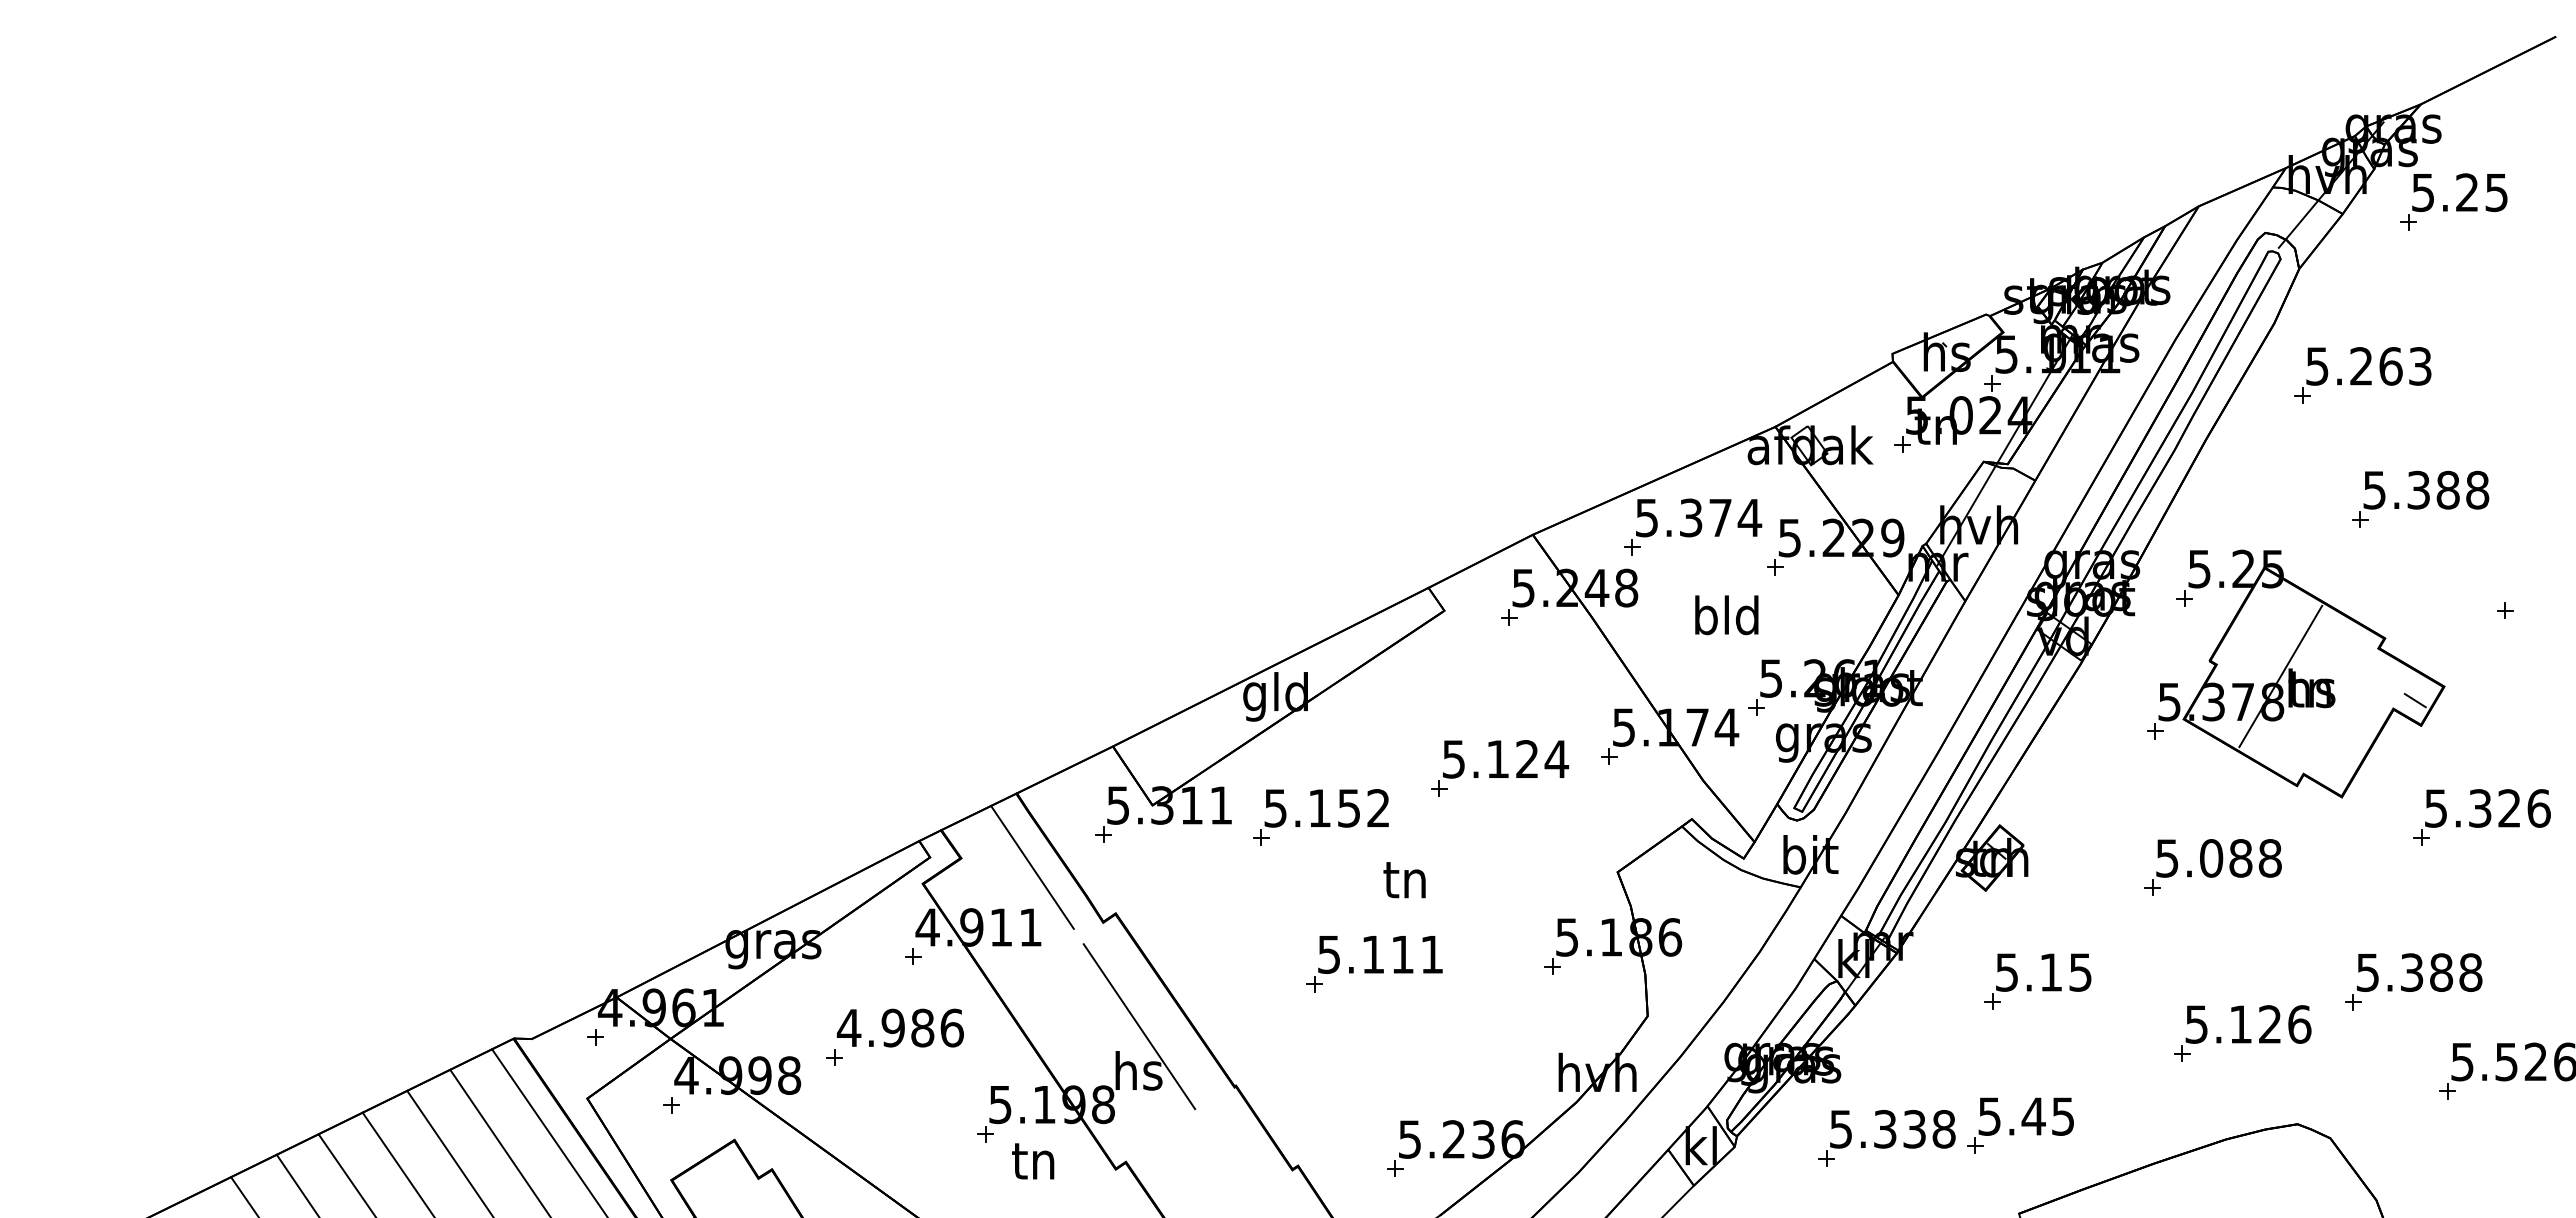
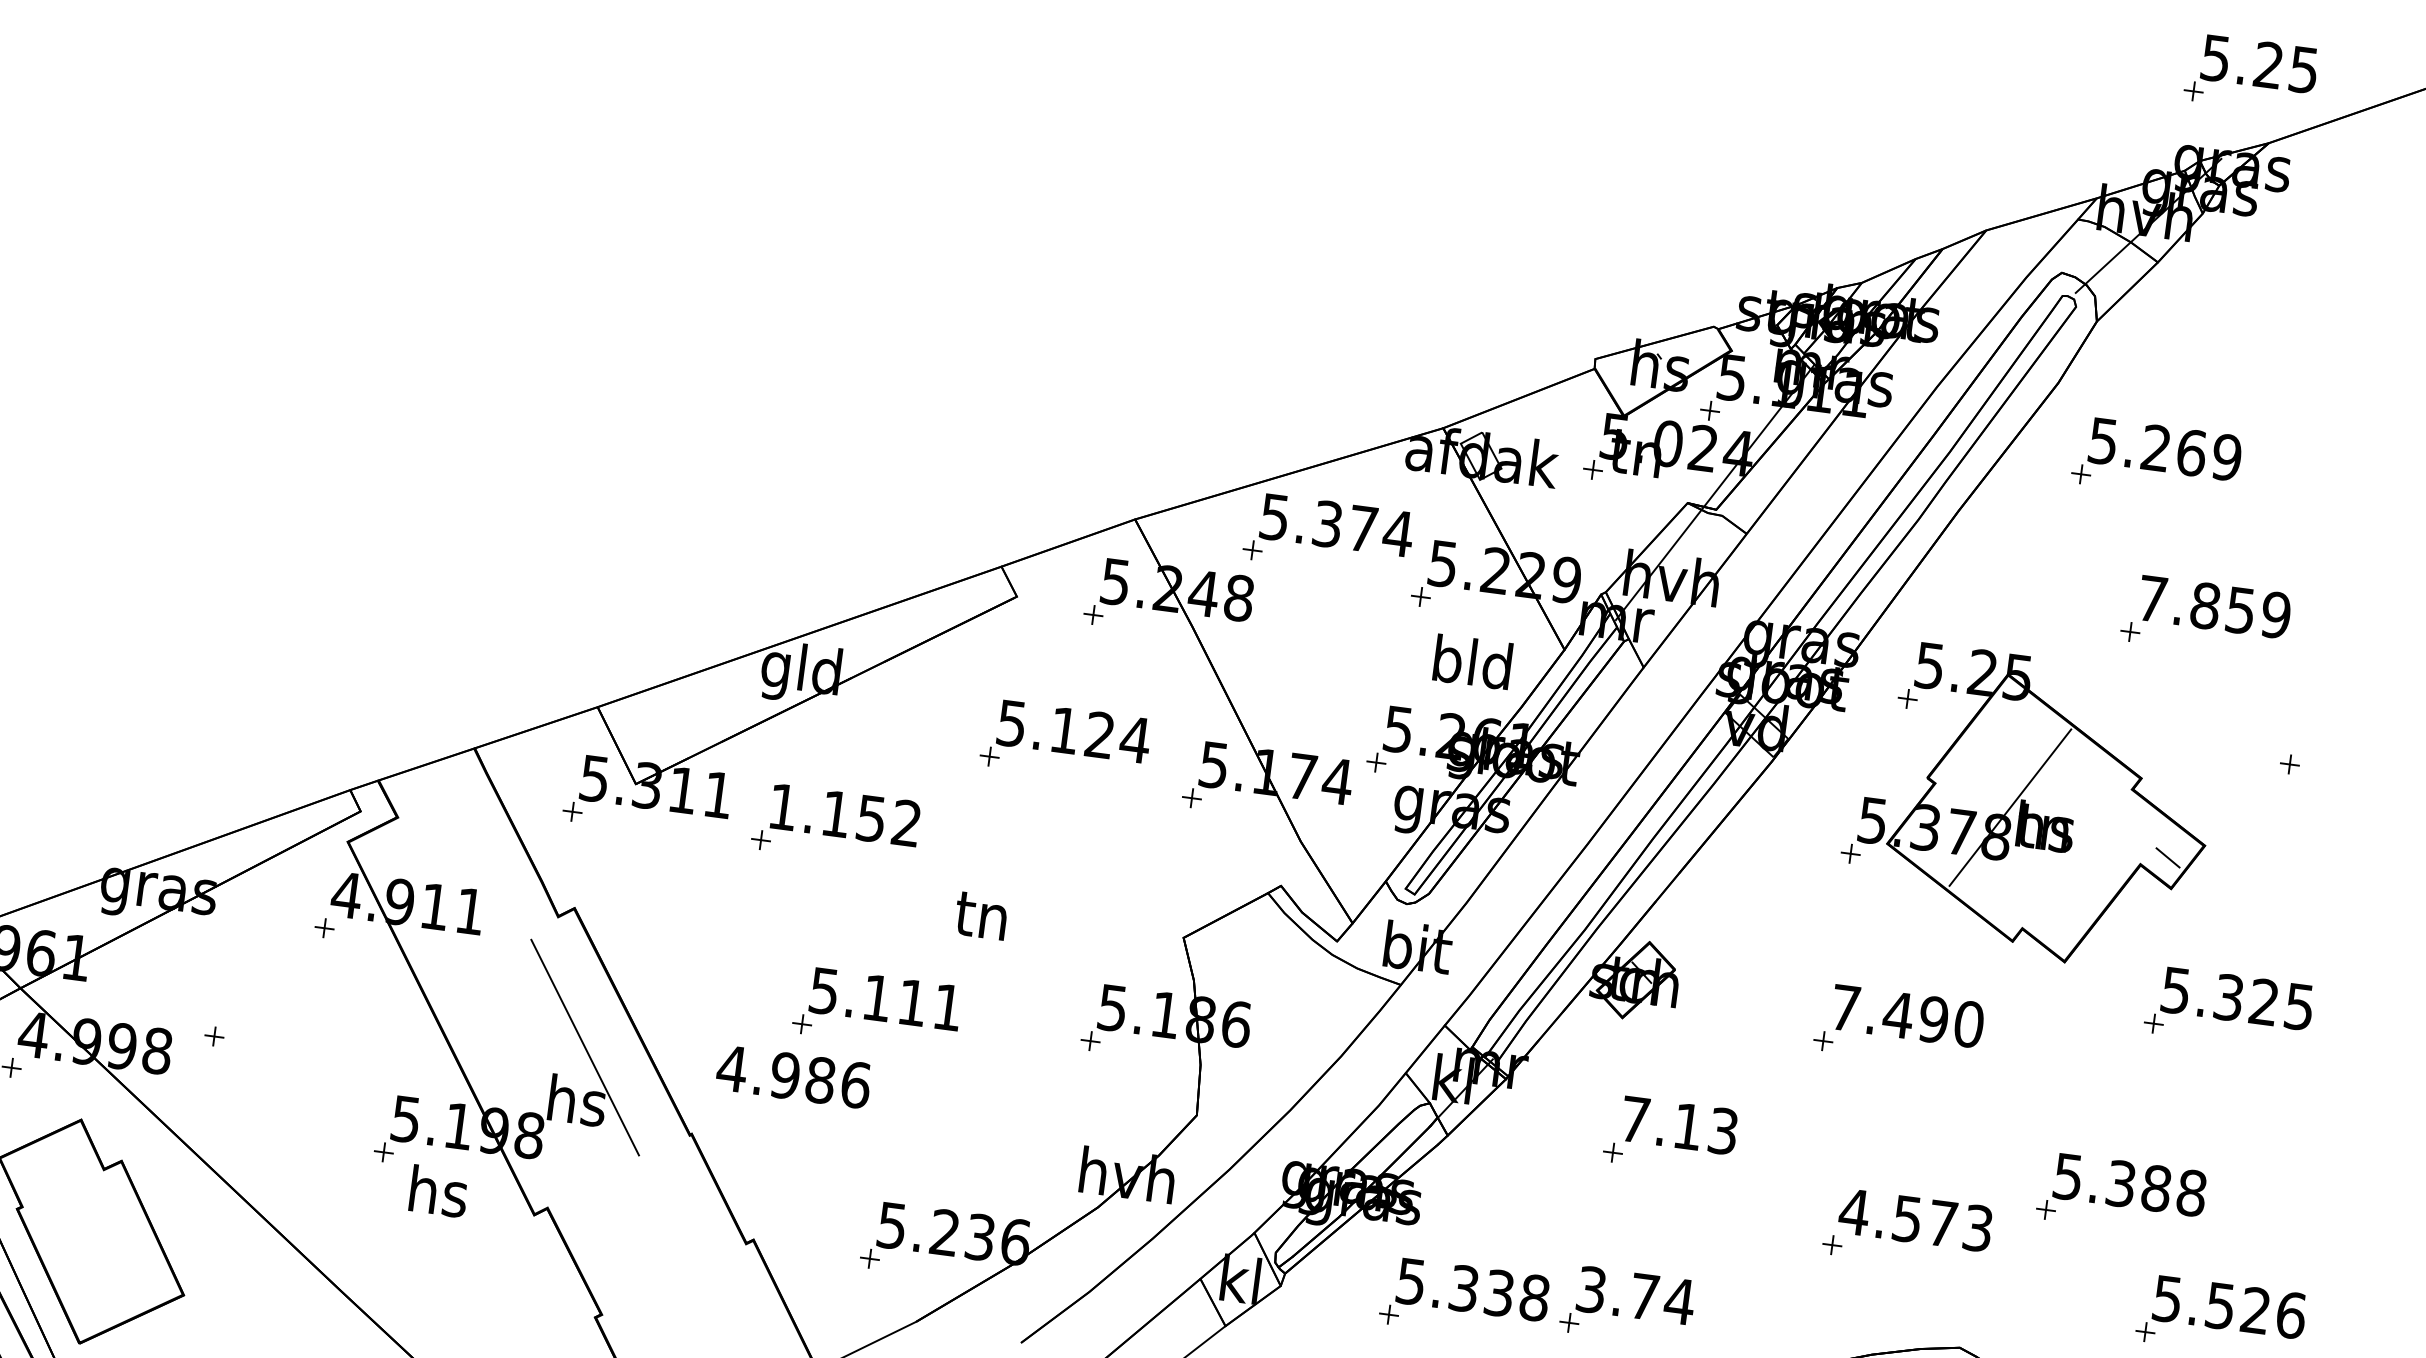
part: (2453, 201) -> (2250, 73), moved
text: (2419, 366) -> (2225, 457), 5.263 -> 5.269
text: (2426, 489) -> (2214, 606), 5.388 -> 7.859
text: (1726, 615) -> (1472, 662), moved
part: (1500, 768) -> (1066, 742), moved
text: (1275, 808) -> (782, 807), 5.152 -> 1.152
text: (2538, 808) -> (2298, 1006), 5.326 -> 5.325
text: (2218, 858) -> (1906, 1016), 5.088 -> 7.490
line: (1032, 866) -> (482, 838), removed
text: (1404, 880) -> (981, 916), moved
text: (2043, 972) -> (1678, 1125), 5.15 -> 7.13
text: (2247, 1024) -> (1915, 1220), 5.126 -> 4.573
text: (899, 1027) -> (792, 1075), moved
text: (2027, 1116) -> (1636, 1295), 5.45 -> 3.74
text: (1035, 1160) -> (439, 1191), tn -> hs

